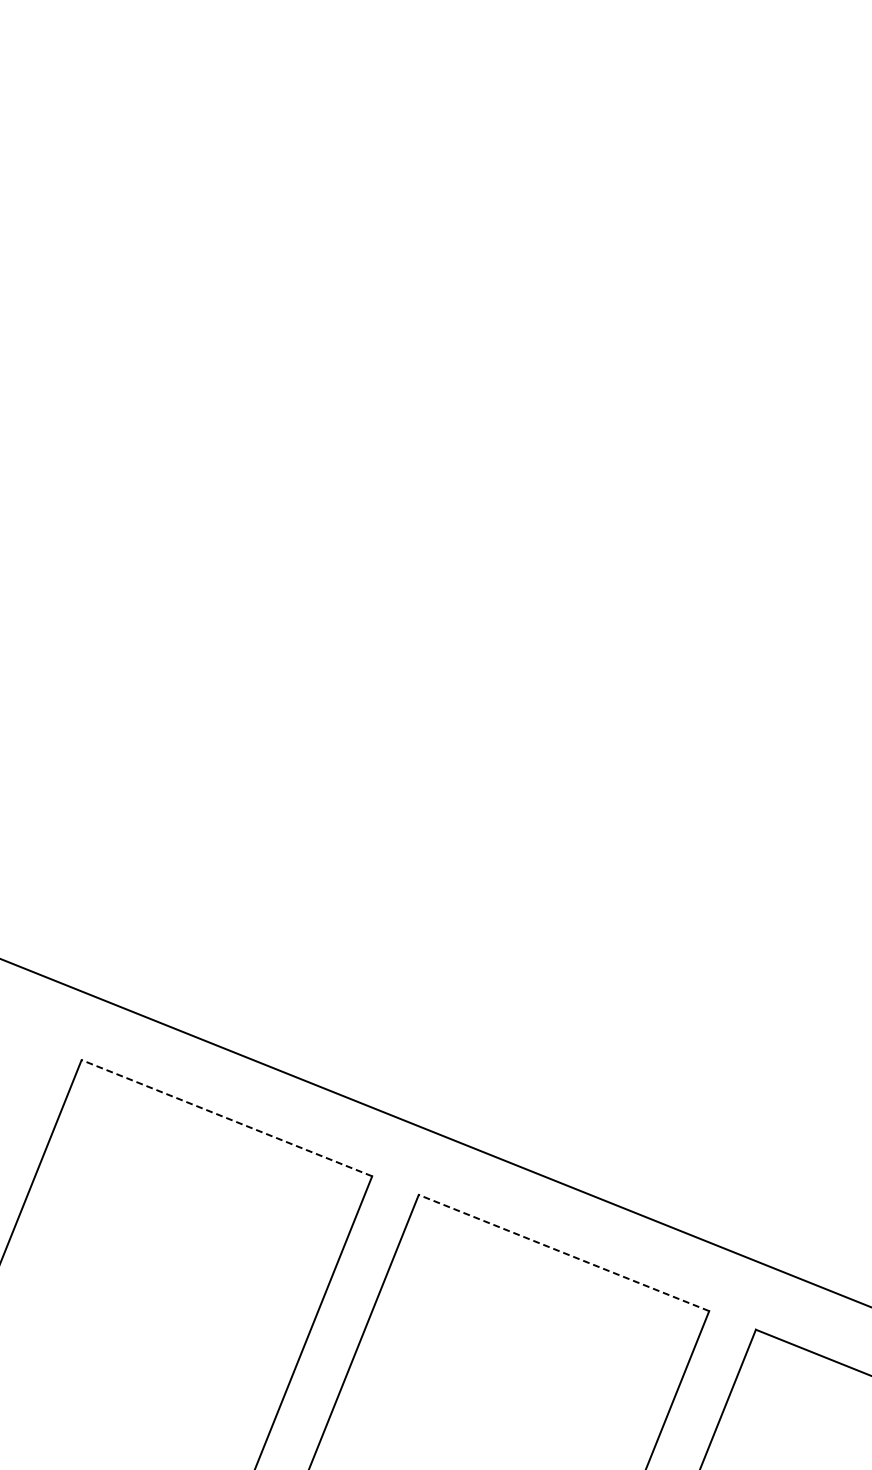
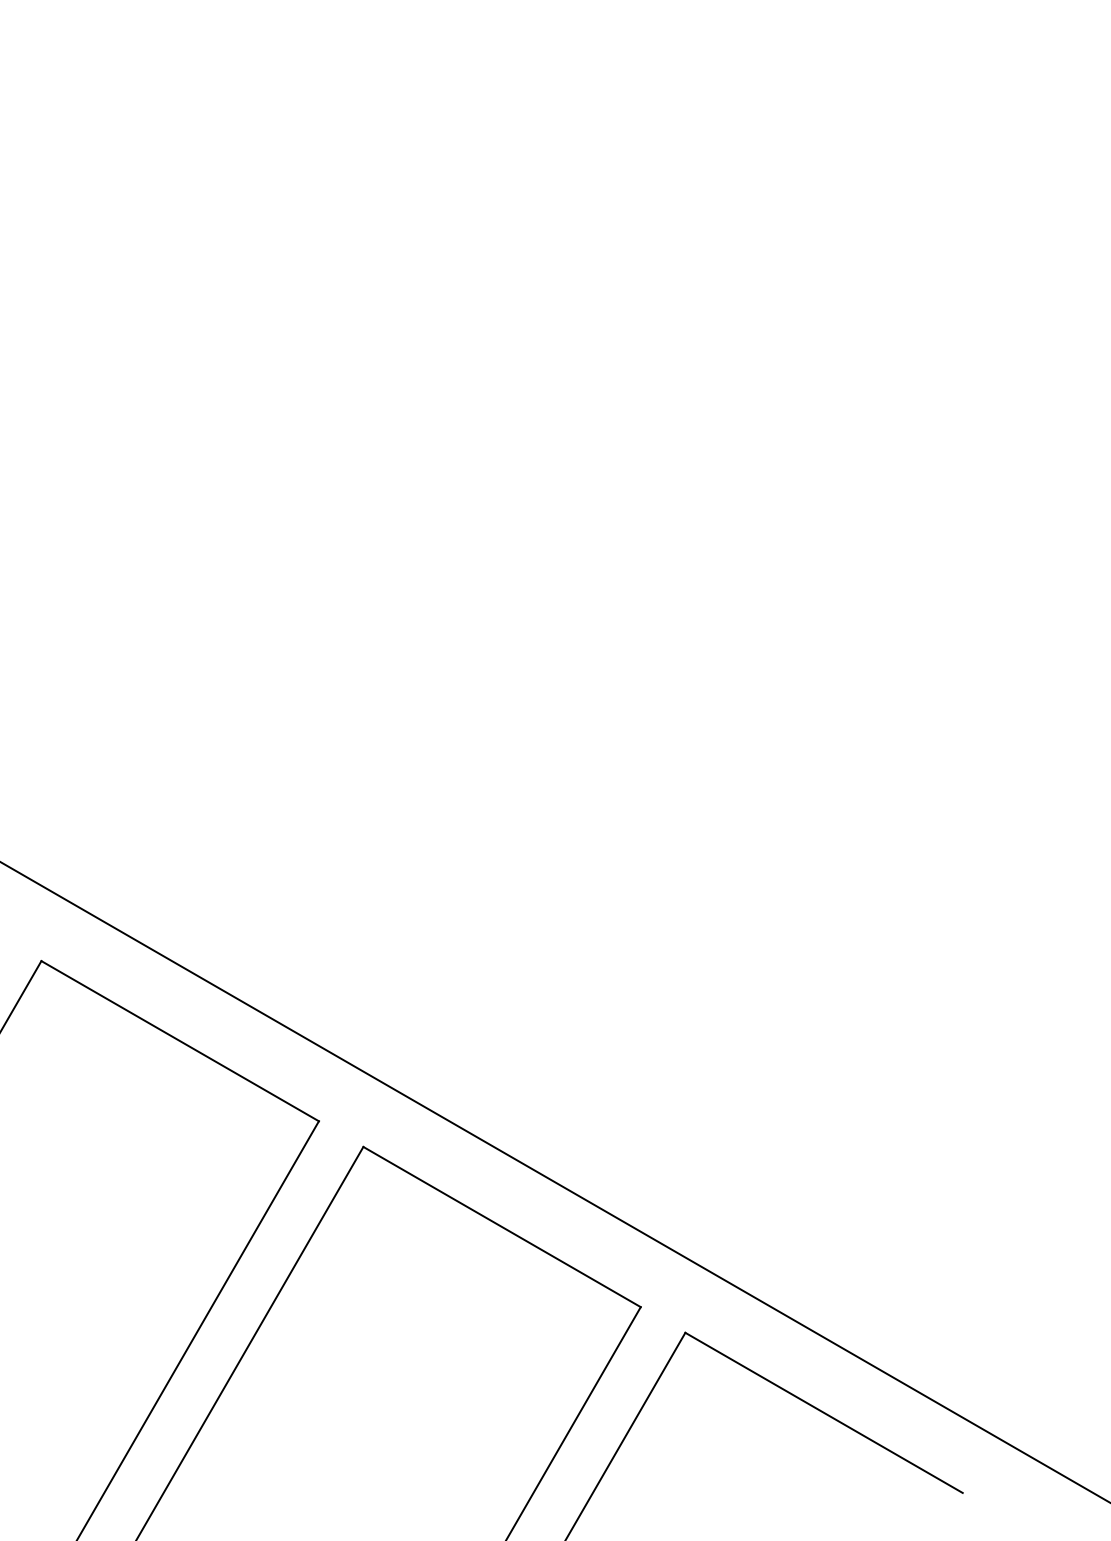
line: (226, 1117) -> (179, 1040), dashed -> solid
line: (563, 1252) -> (501, 1226), dashed -> solid

